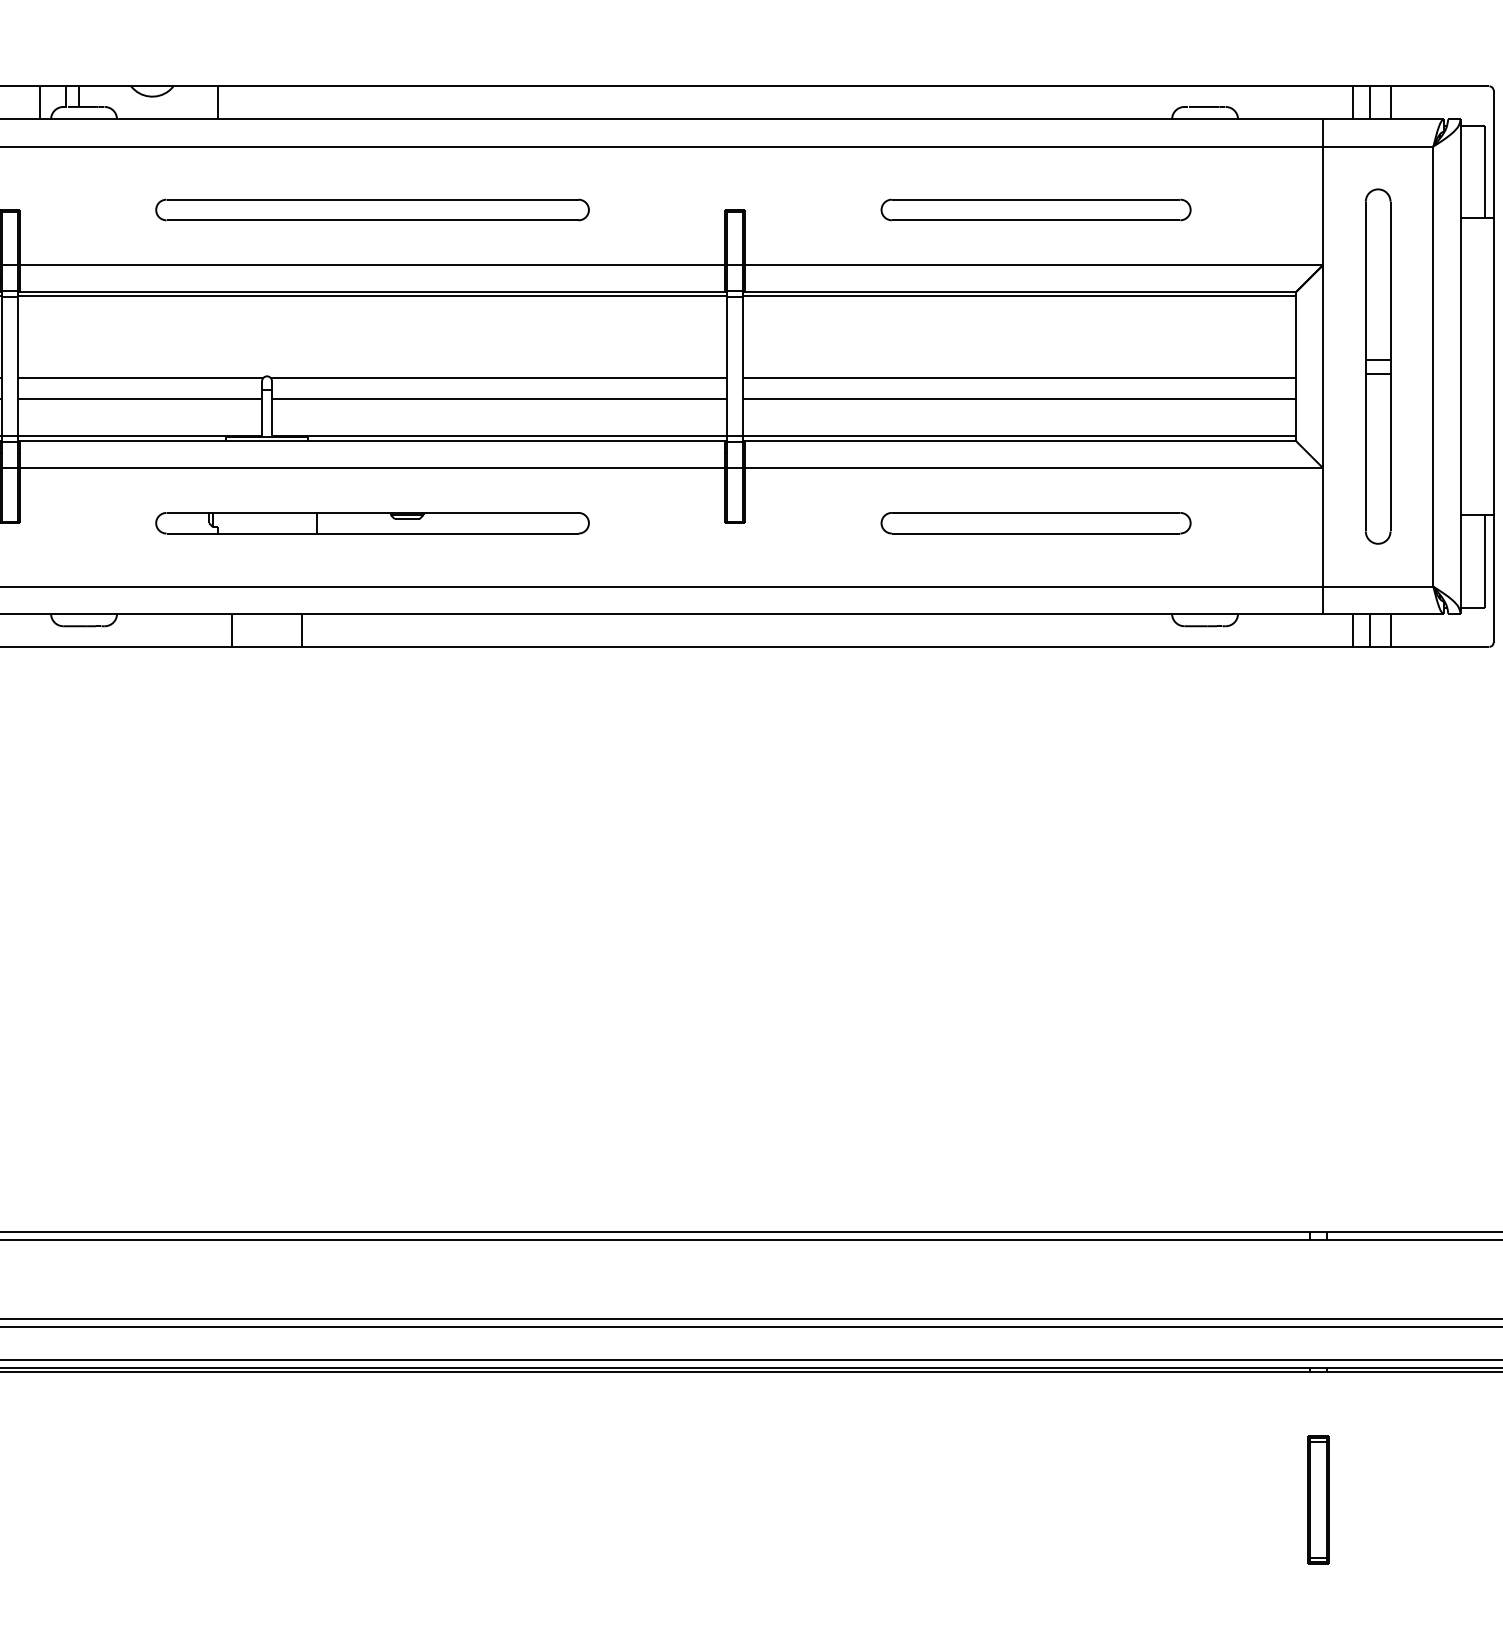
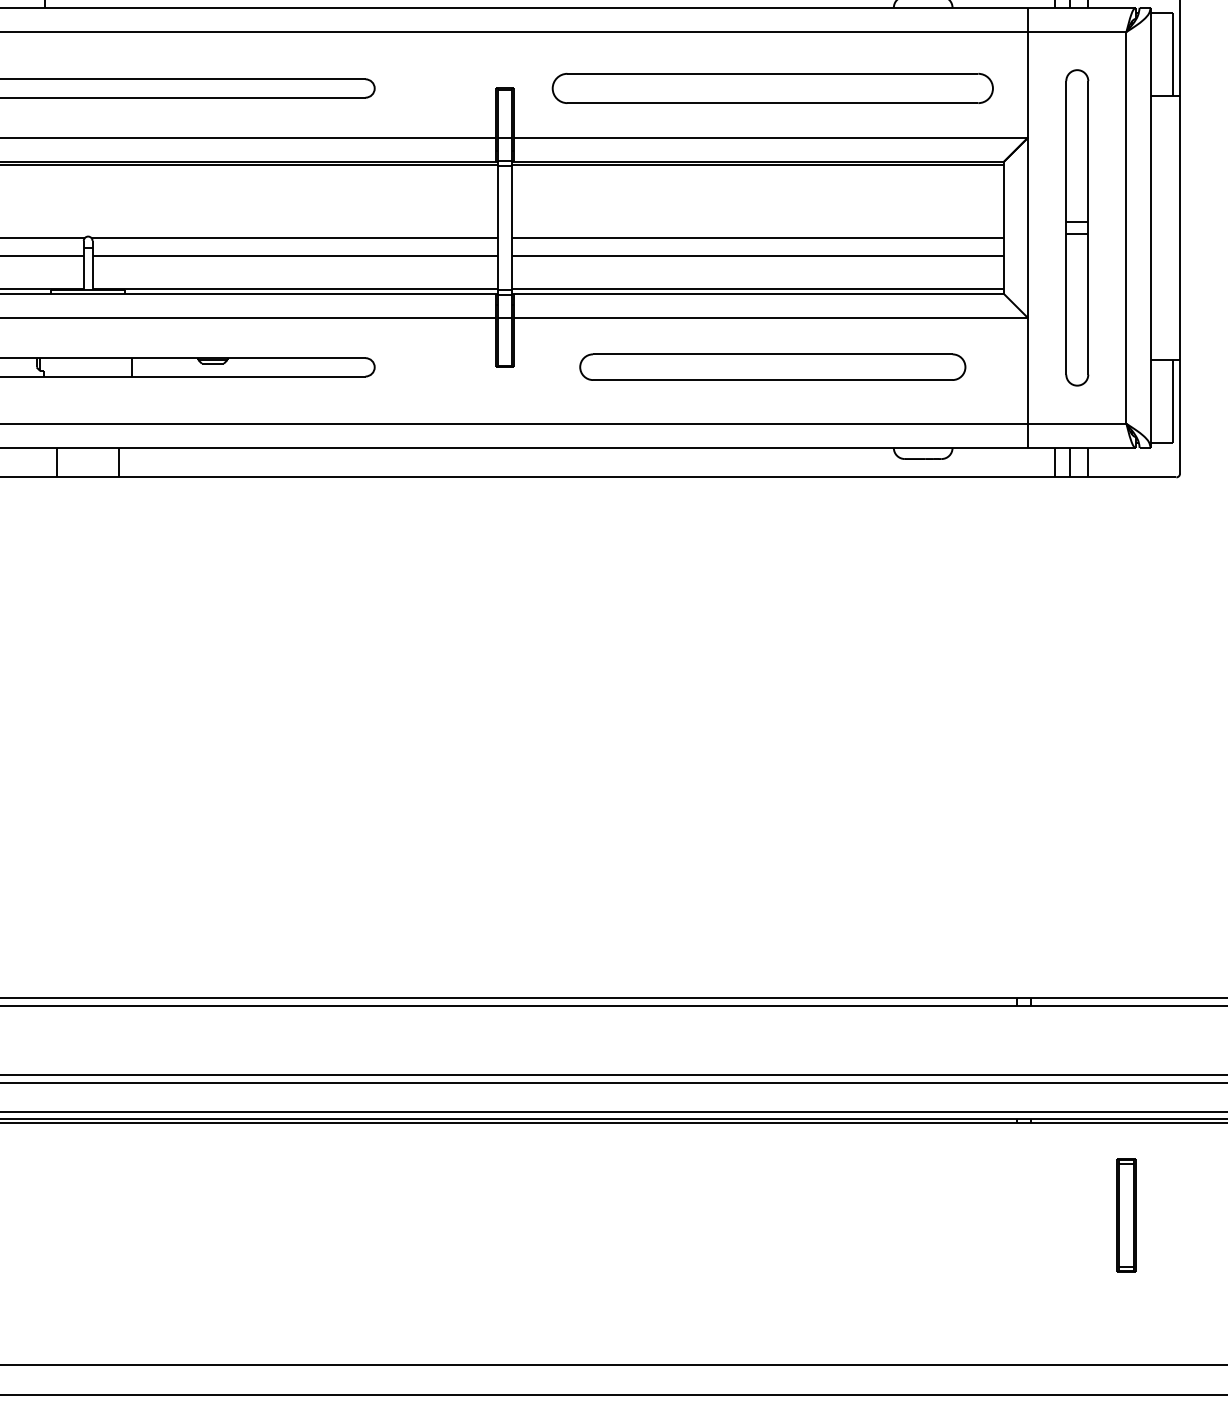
part: (1035, 209) -> (772, 88), size x1.6
part: (1035, 523) -> (772, 367), size x1.4
part: (1318, 1499) -> (1126, 1215), moved

